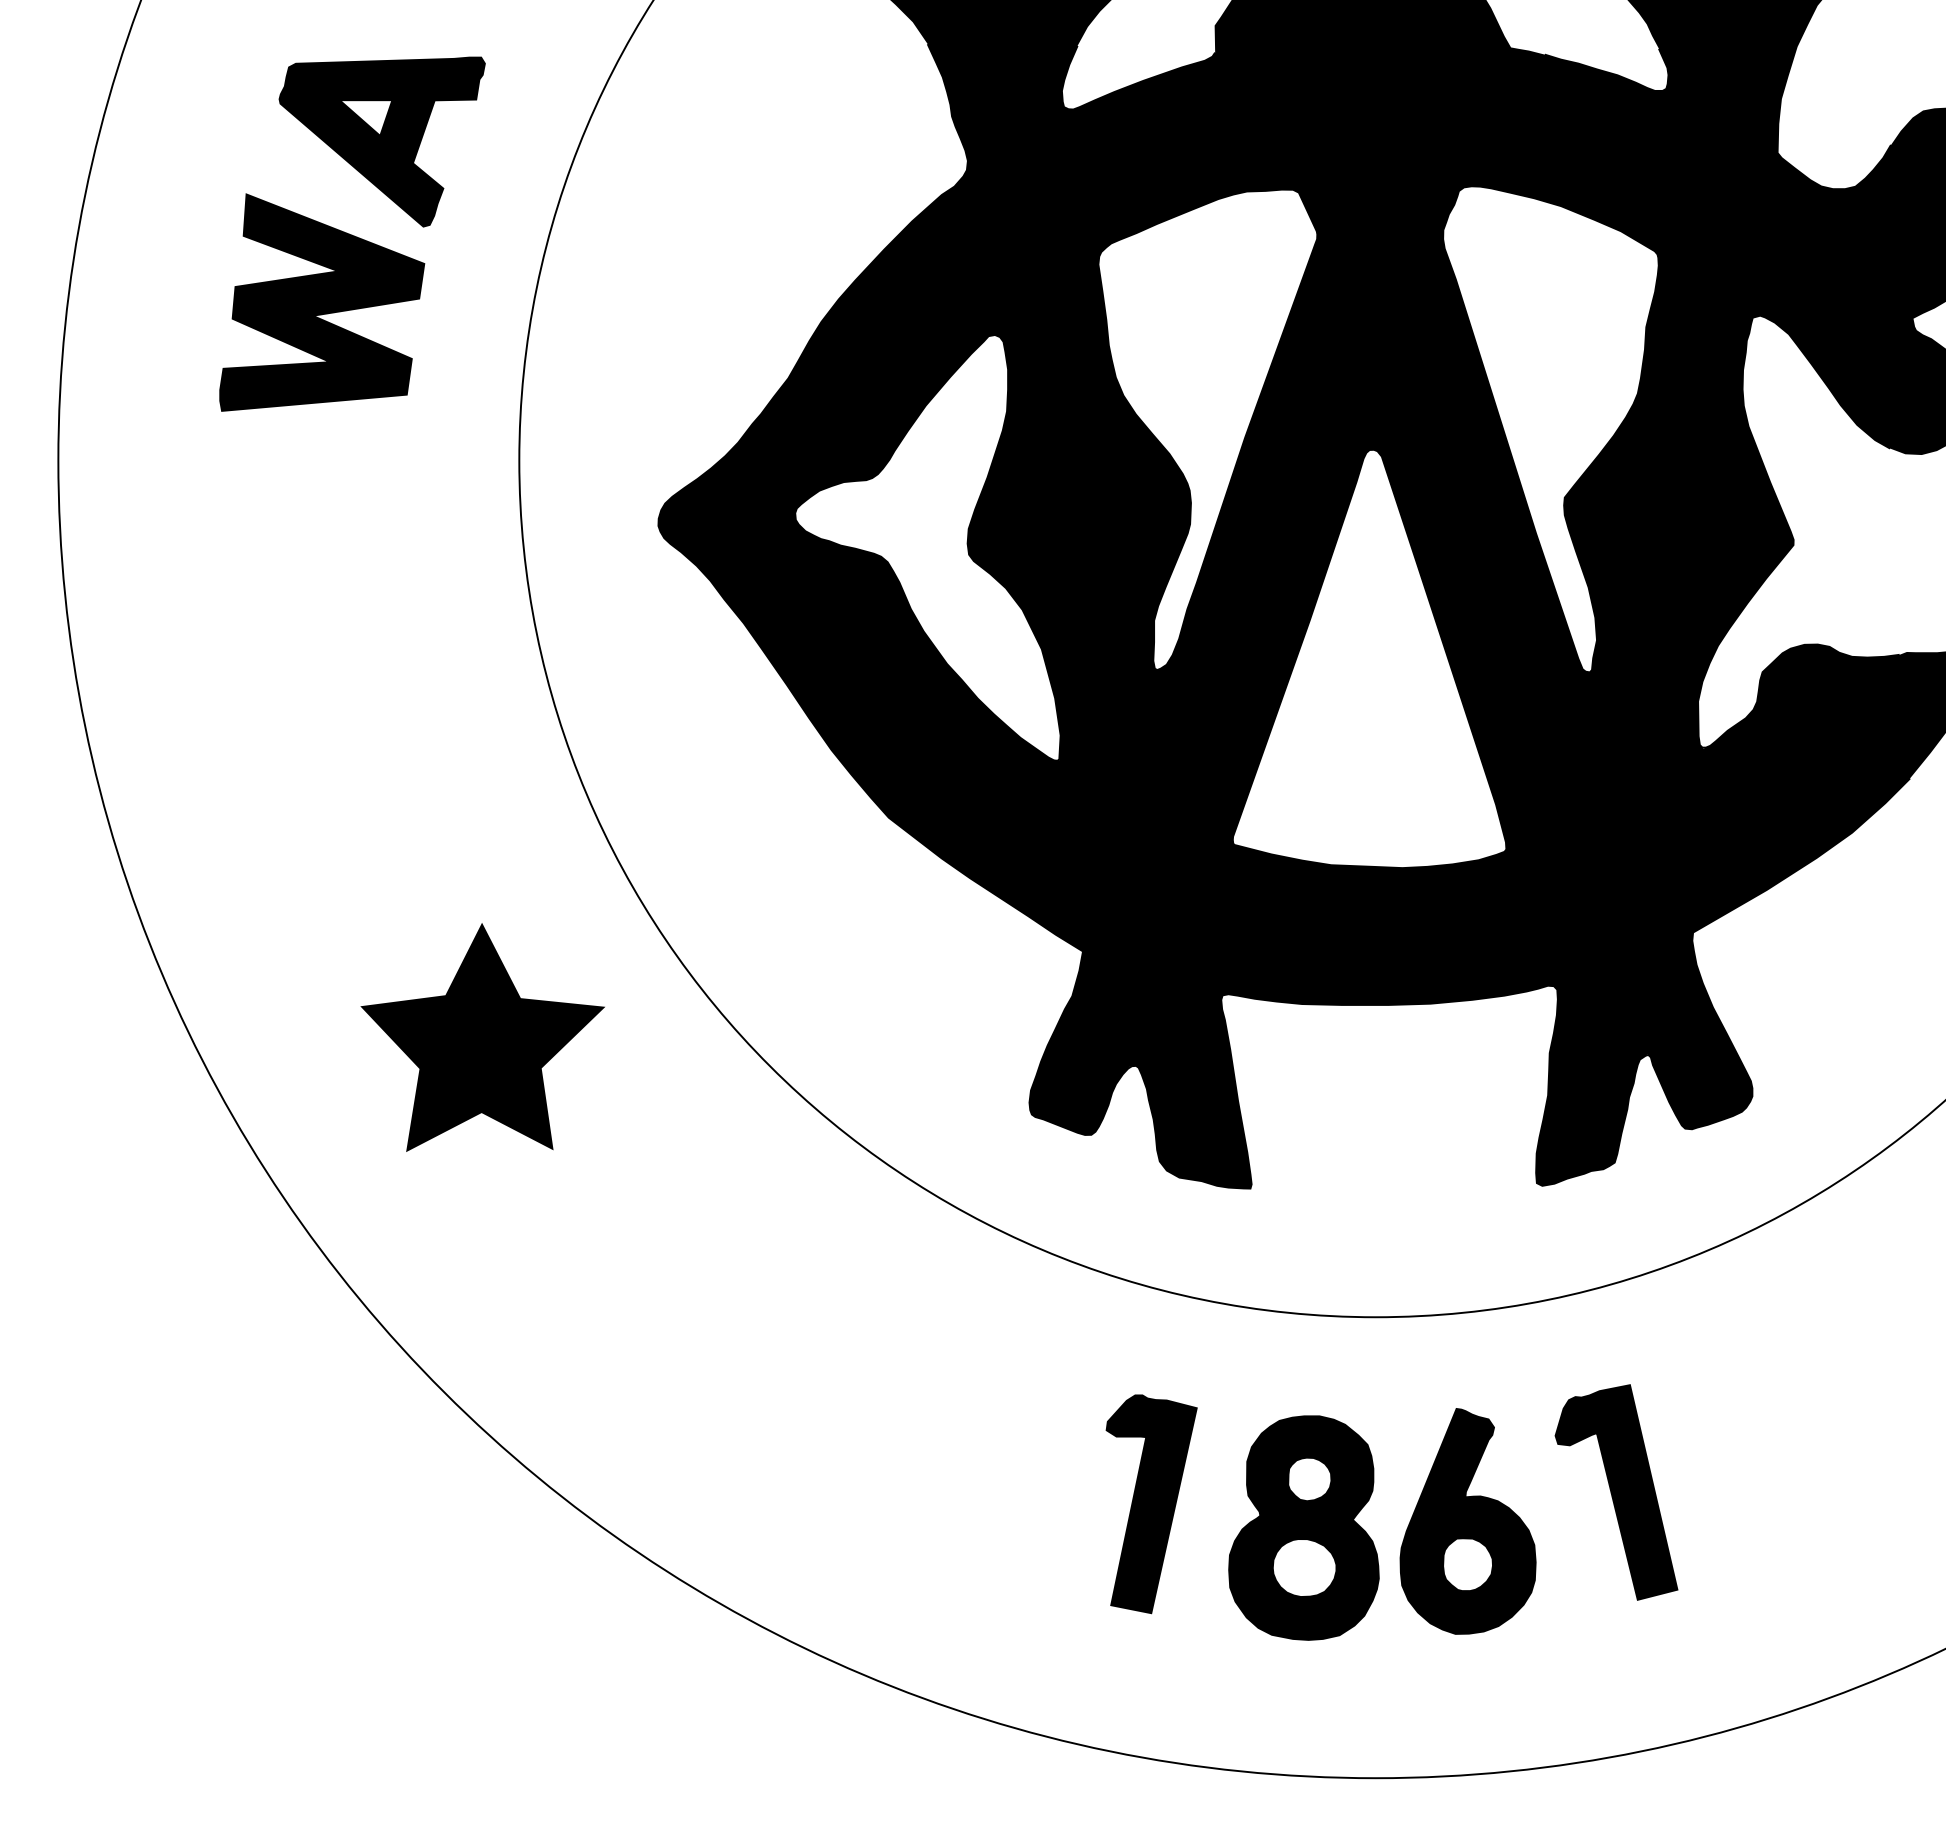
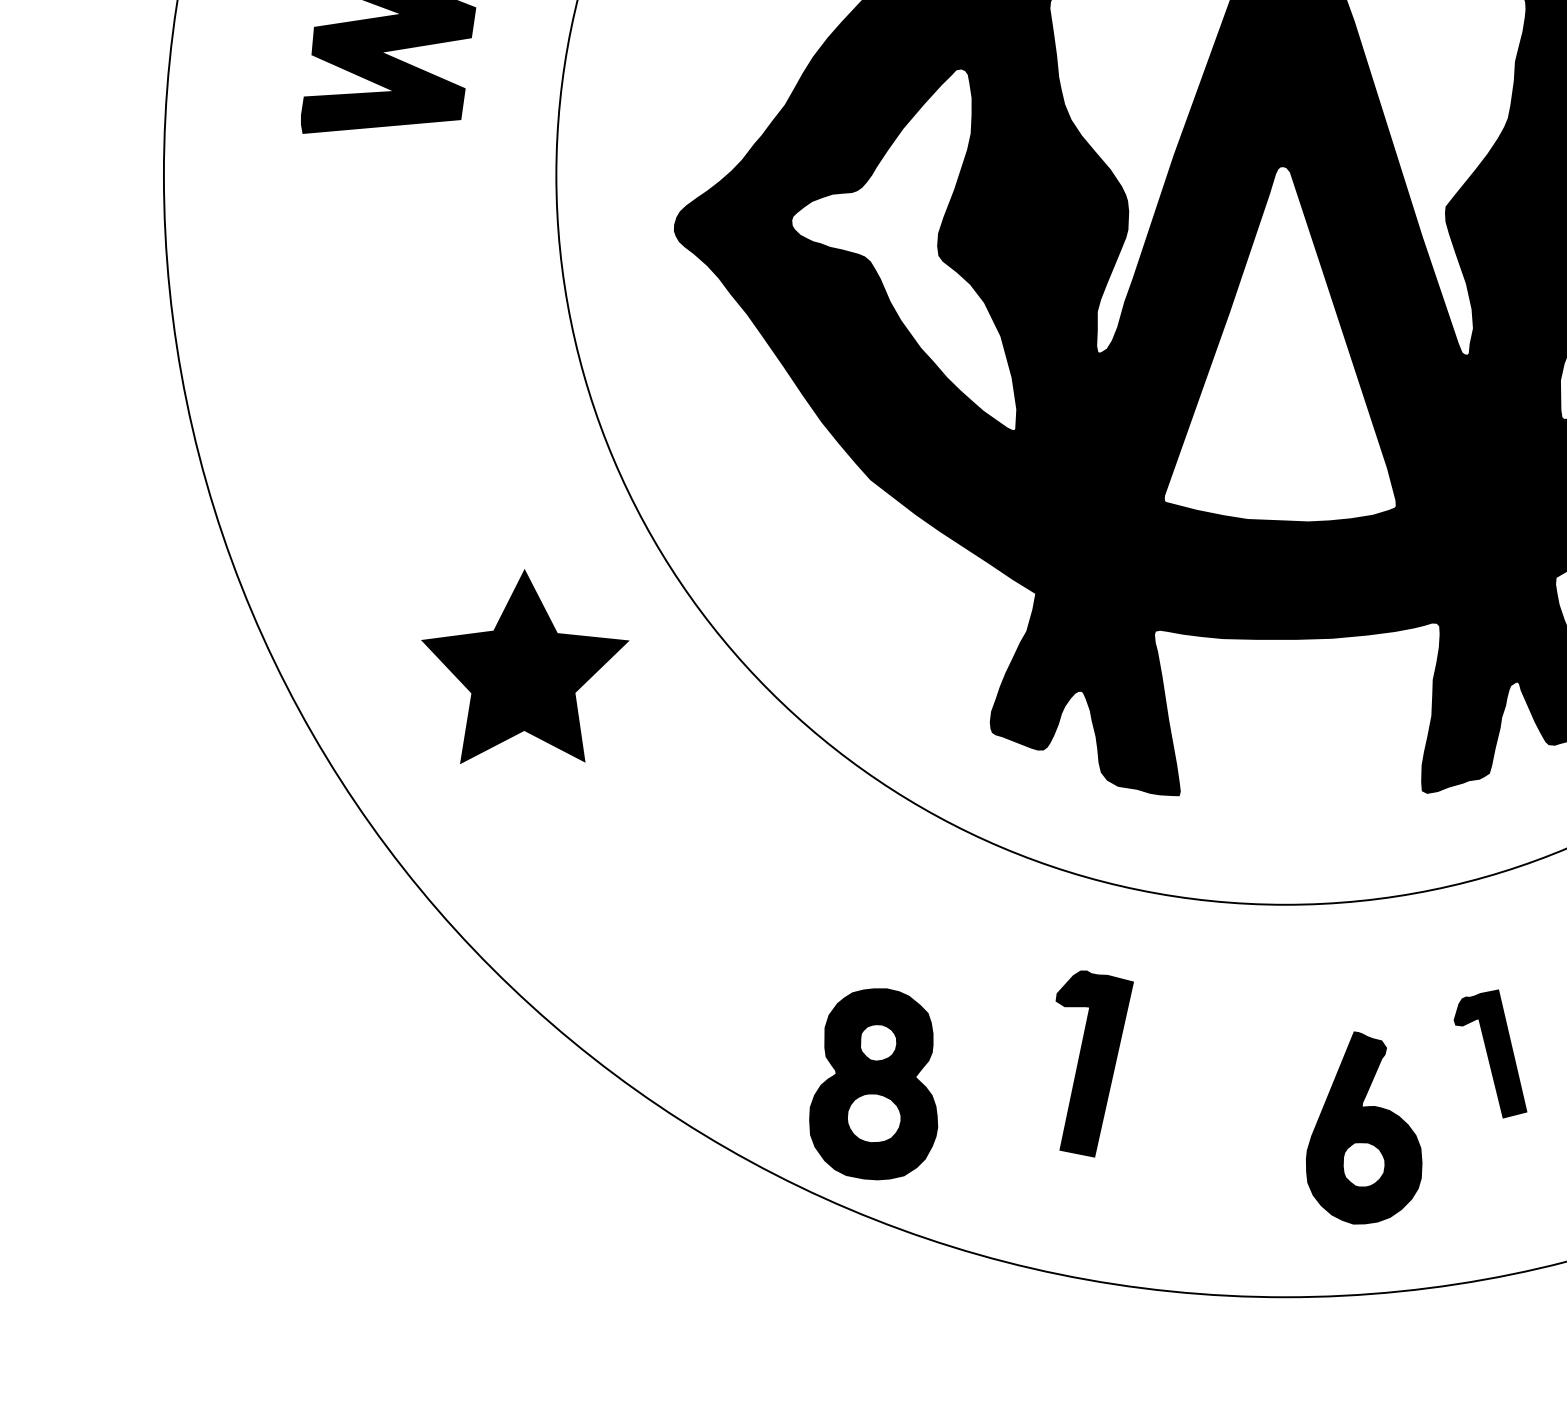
part: (1616, 1492) -> (1490, 1054), size x0.7
part: (1467, 1521) -> (1363, 1128), moved
part: (1303, 1527) -> (873, 1083), moved

